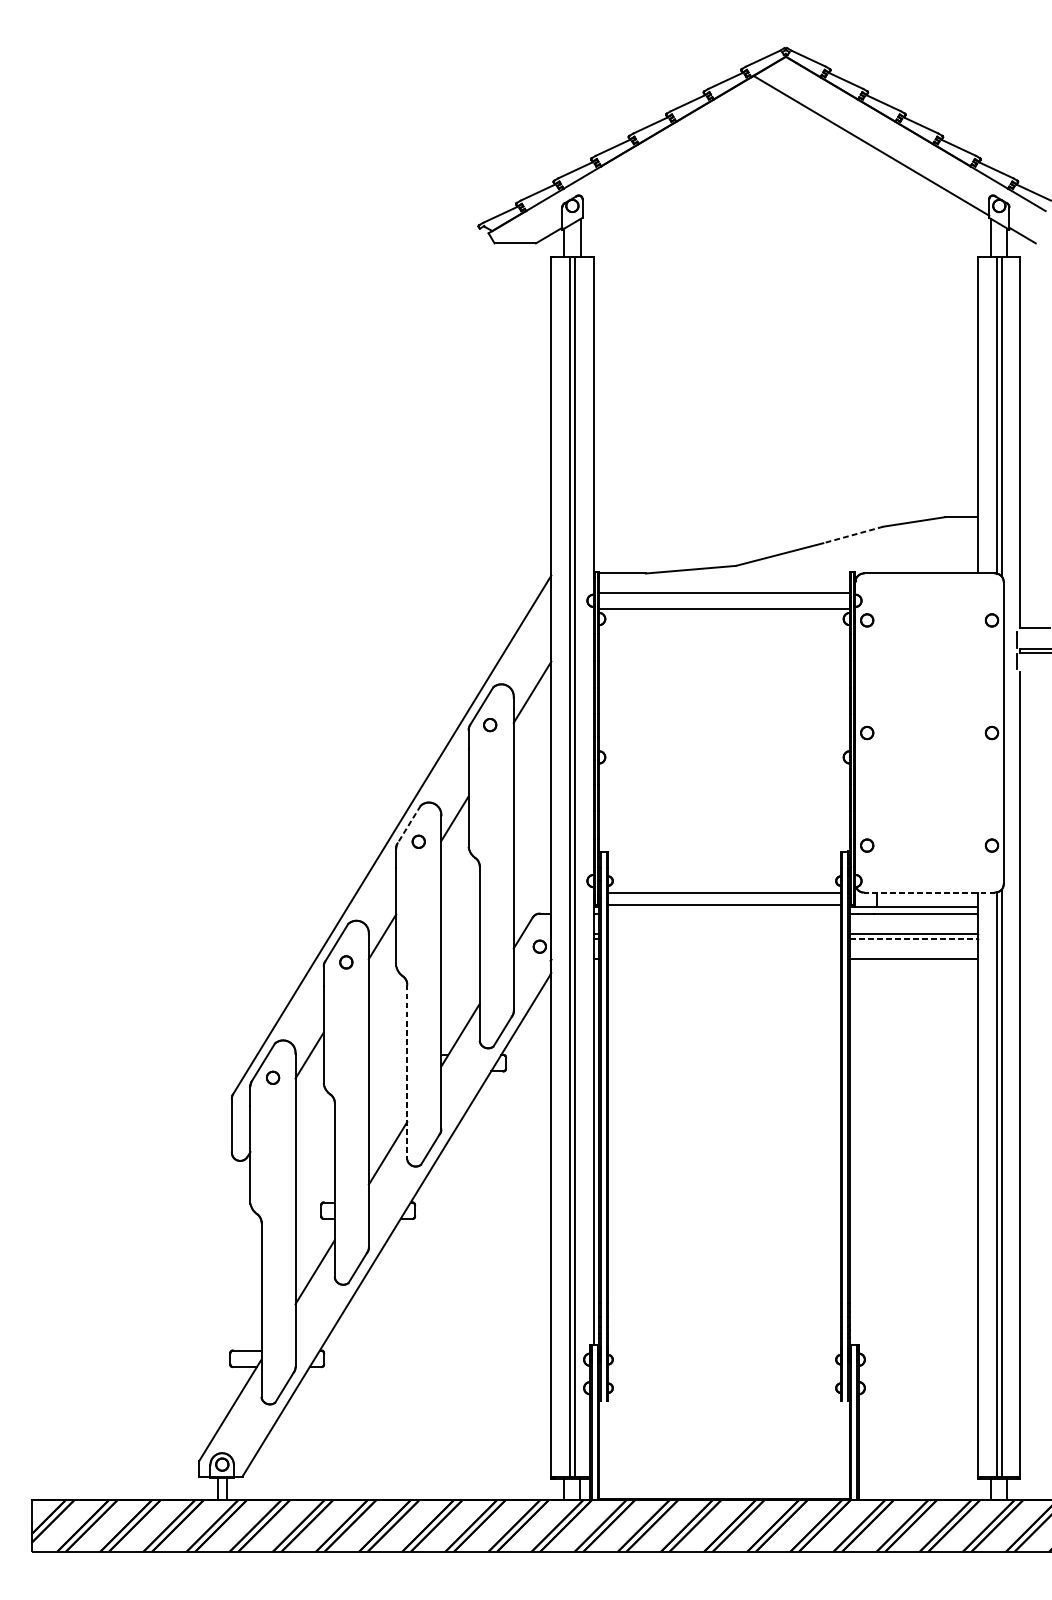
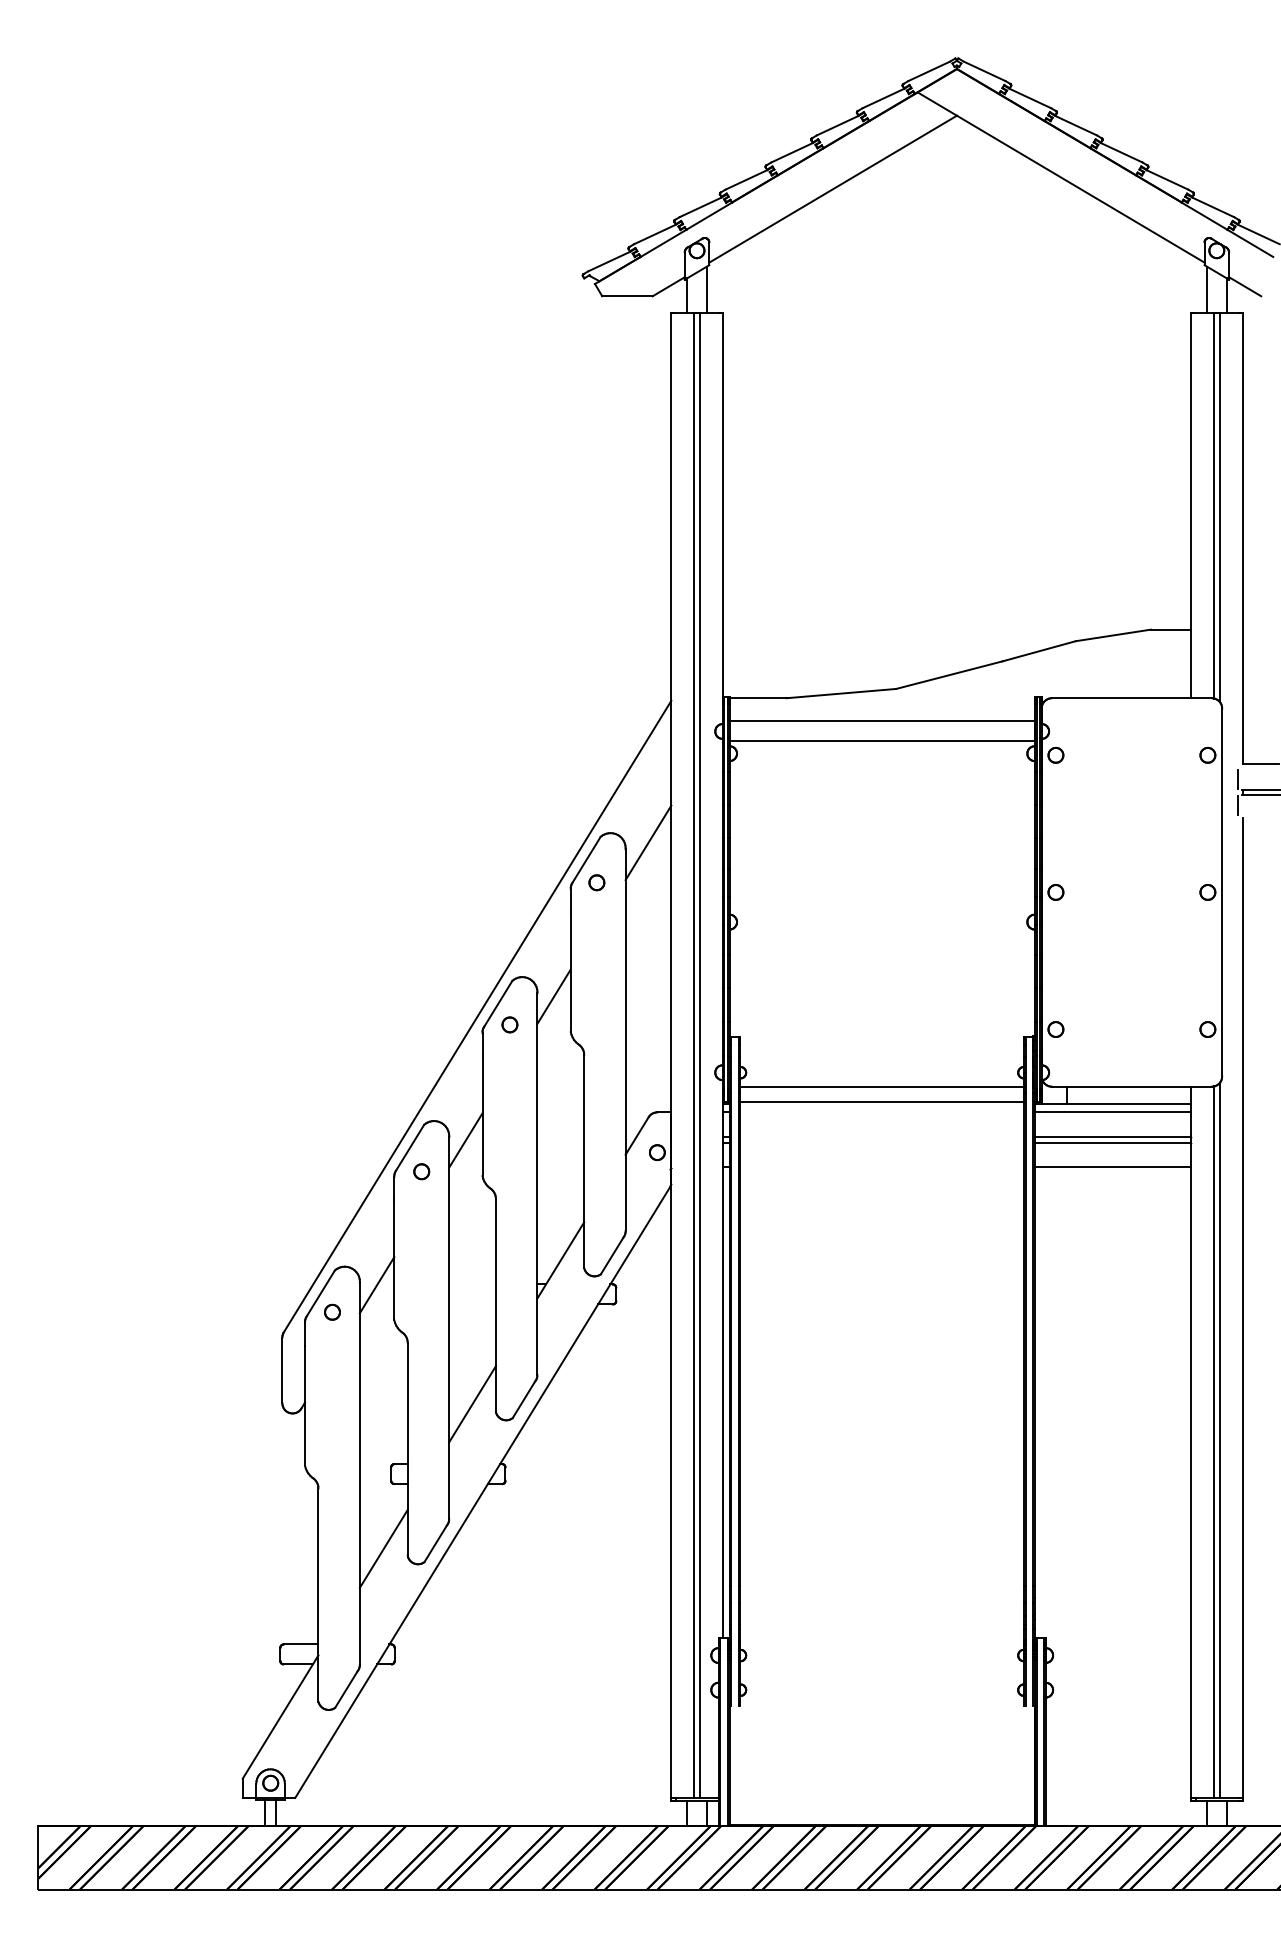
line: (683, 154) -> (832, 188), added
line: (853, 535) -> (1039, 651), dashed -> solid
line: (409, 824) -> (498, 1003), dashed -> solid
line: (929, 892) -> (1131, 1086), dashed -> solid
line: (914, 938) -> (1113, 1142), dashed -> solid
line: (406, 1072) -> (495, 1305), dashed -> solid

